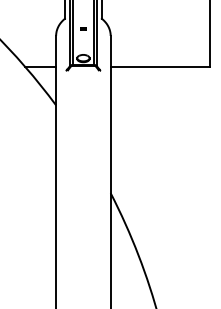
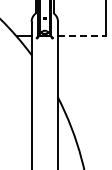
line: (159, 66) -> (81, 36), solid -> dashed

